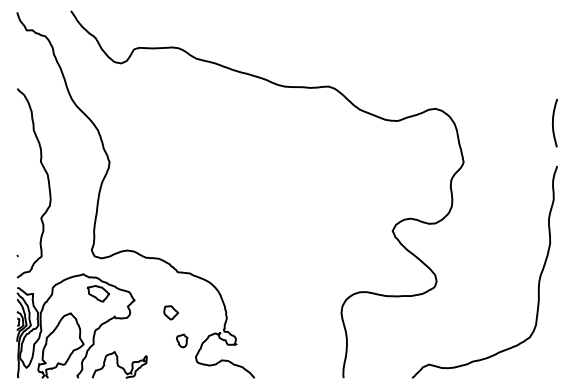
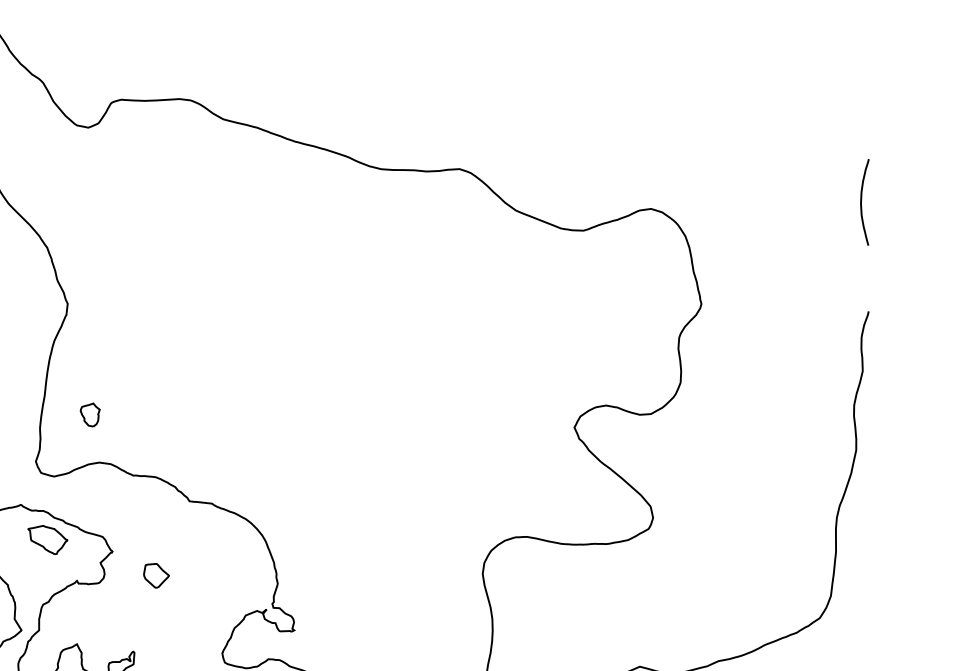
curve: (553, 123) -> (862, 202), moved
part: (170, 312) -> (155, 575), moved
part: (182, 340) -> (90, 414), moved

